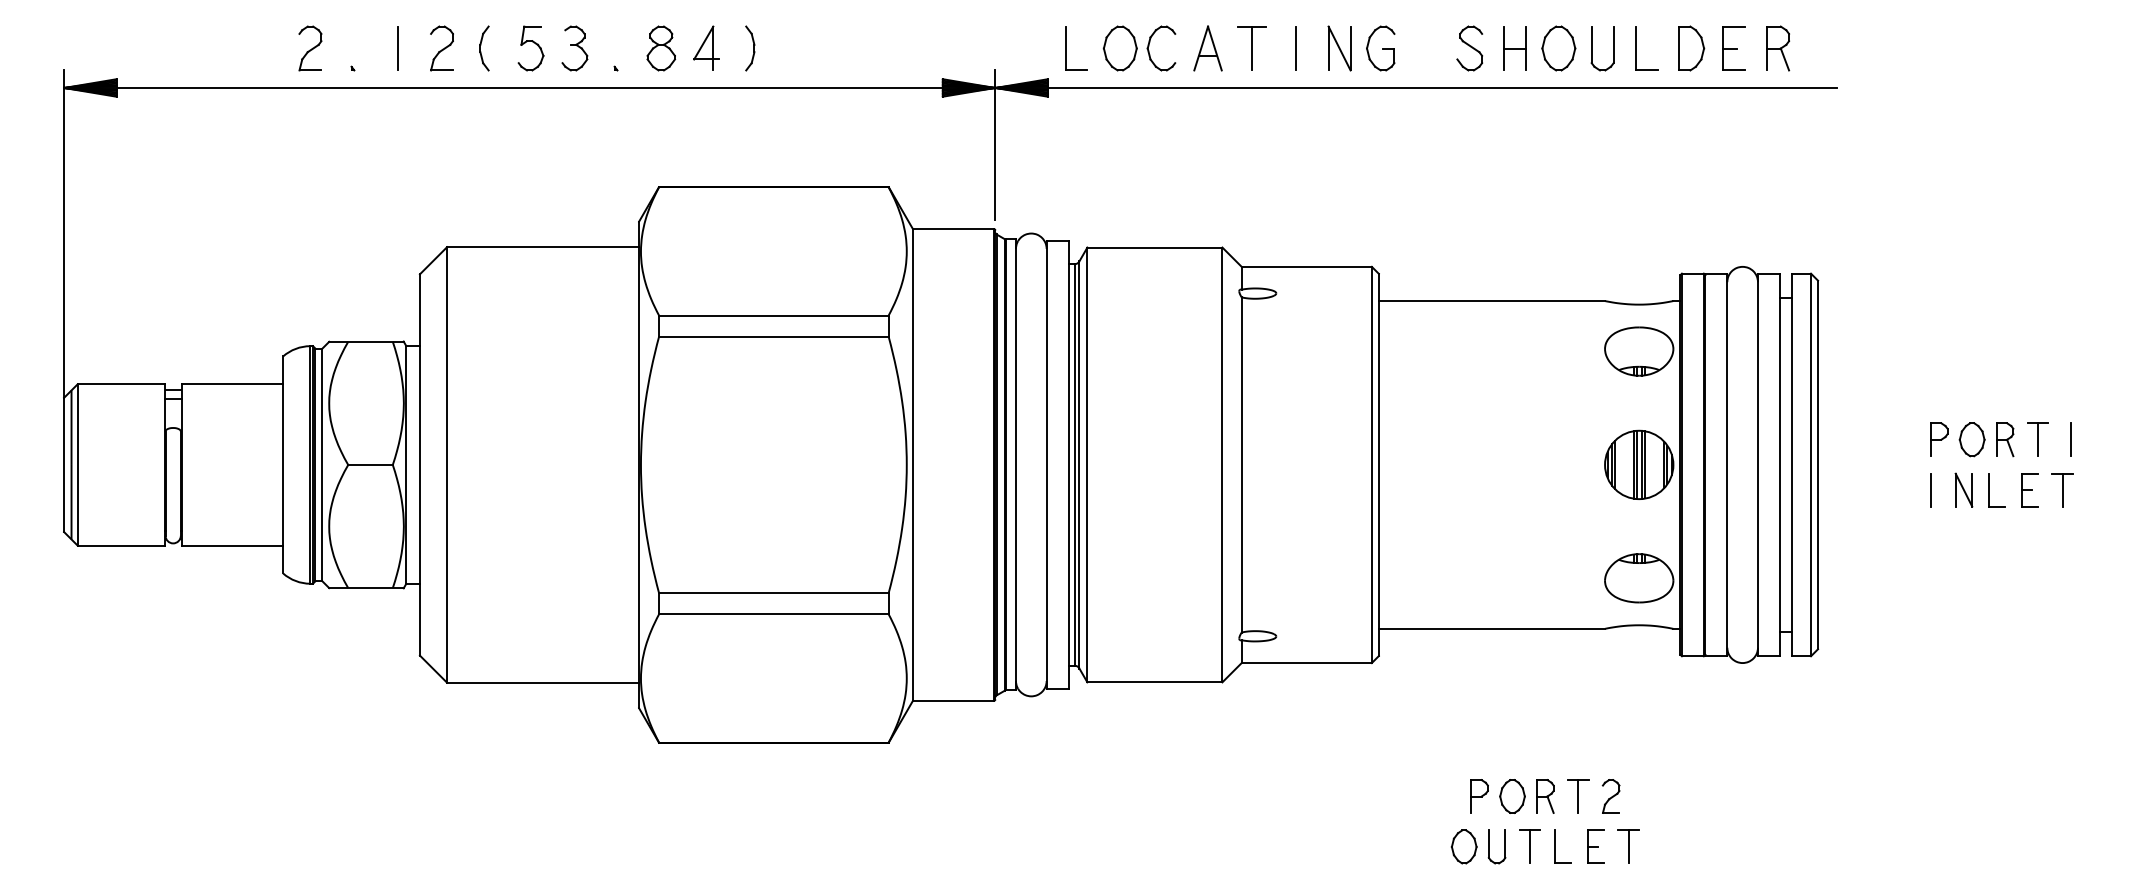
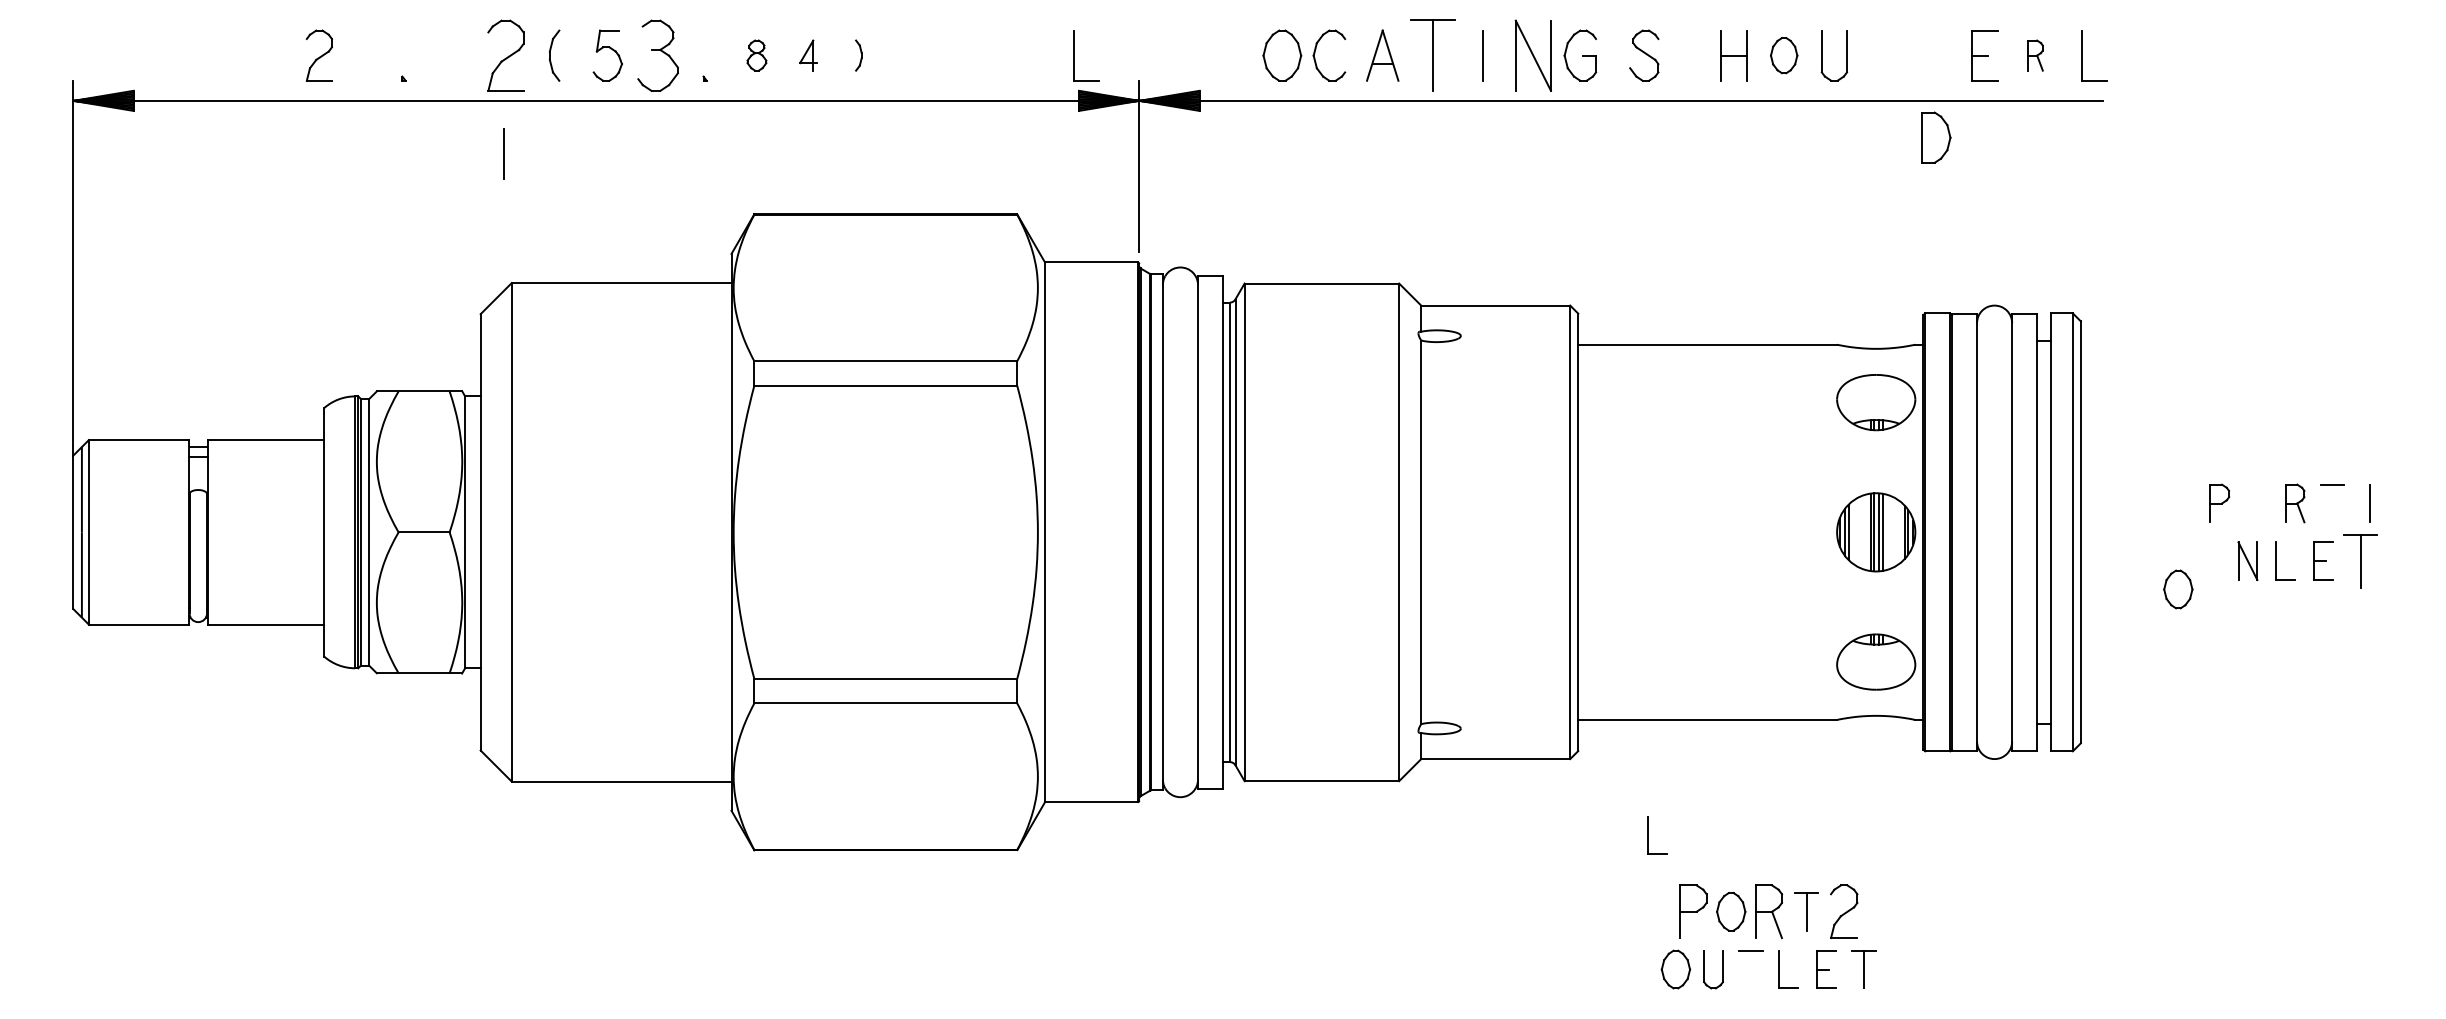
part: (309, 48) -> (318, 55), moved
line: (397, 48) -> (503, 153), moved
part: (441, 48) -> (505, 55), size x1.4
part: (574, 48) -> (657, 55), size x1.4
part: (660, 48) -> (756, 55), size x0.6
part: (706, 48) -> (808, 55), size x0.6
part: (750, 48) -> (858, 55), size x0.6
part: (1066, 48) -> (1074, 55), moved
part: (1251, 48) -> (1432, 55), size x1.4
part: (1338, 48) -> (1532, 55), size x1.4
part: (1469, 48) -> (1644, 55), moved
part: (1558, 48) -> (1783, 55), size x0.7
part: (1635, 48) -> (2082, 55), moved
part: (1691, 48) -> (1936, 137), moved
part: (1778, 48) -> (2035, 55), size x0.6
part: (1972, 439) -> (2178, 589), moved
line: (2037, 439) -> (2332, 503), removed
part: (2062, 489) -> (2360, 560), size x1.4
line: (1931, 490) -> (2210, 561), removed
part: (1440, 729) -> (1648, 835), added
part: (1479, 796) -> (1693, 911), size x1.4
part: (1545, 796) -> (1768, 911), size x1.4
part: (1610, 796) -> (1843, 911), size x1.4
line: (1530, 846) -> (1751, 969), removed

